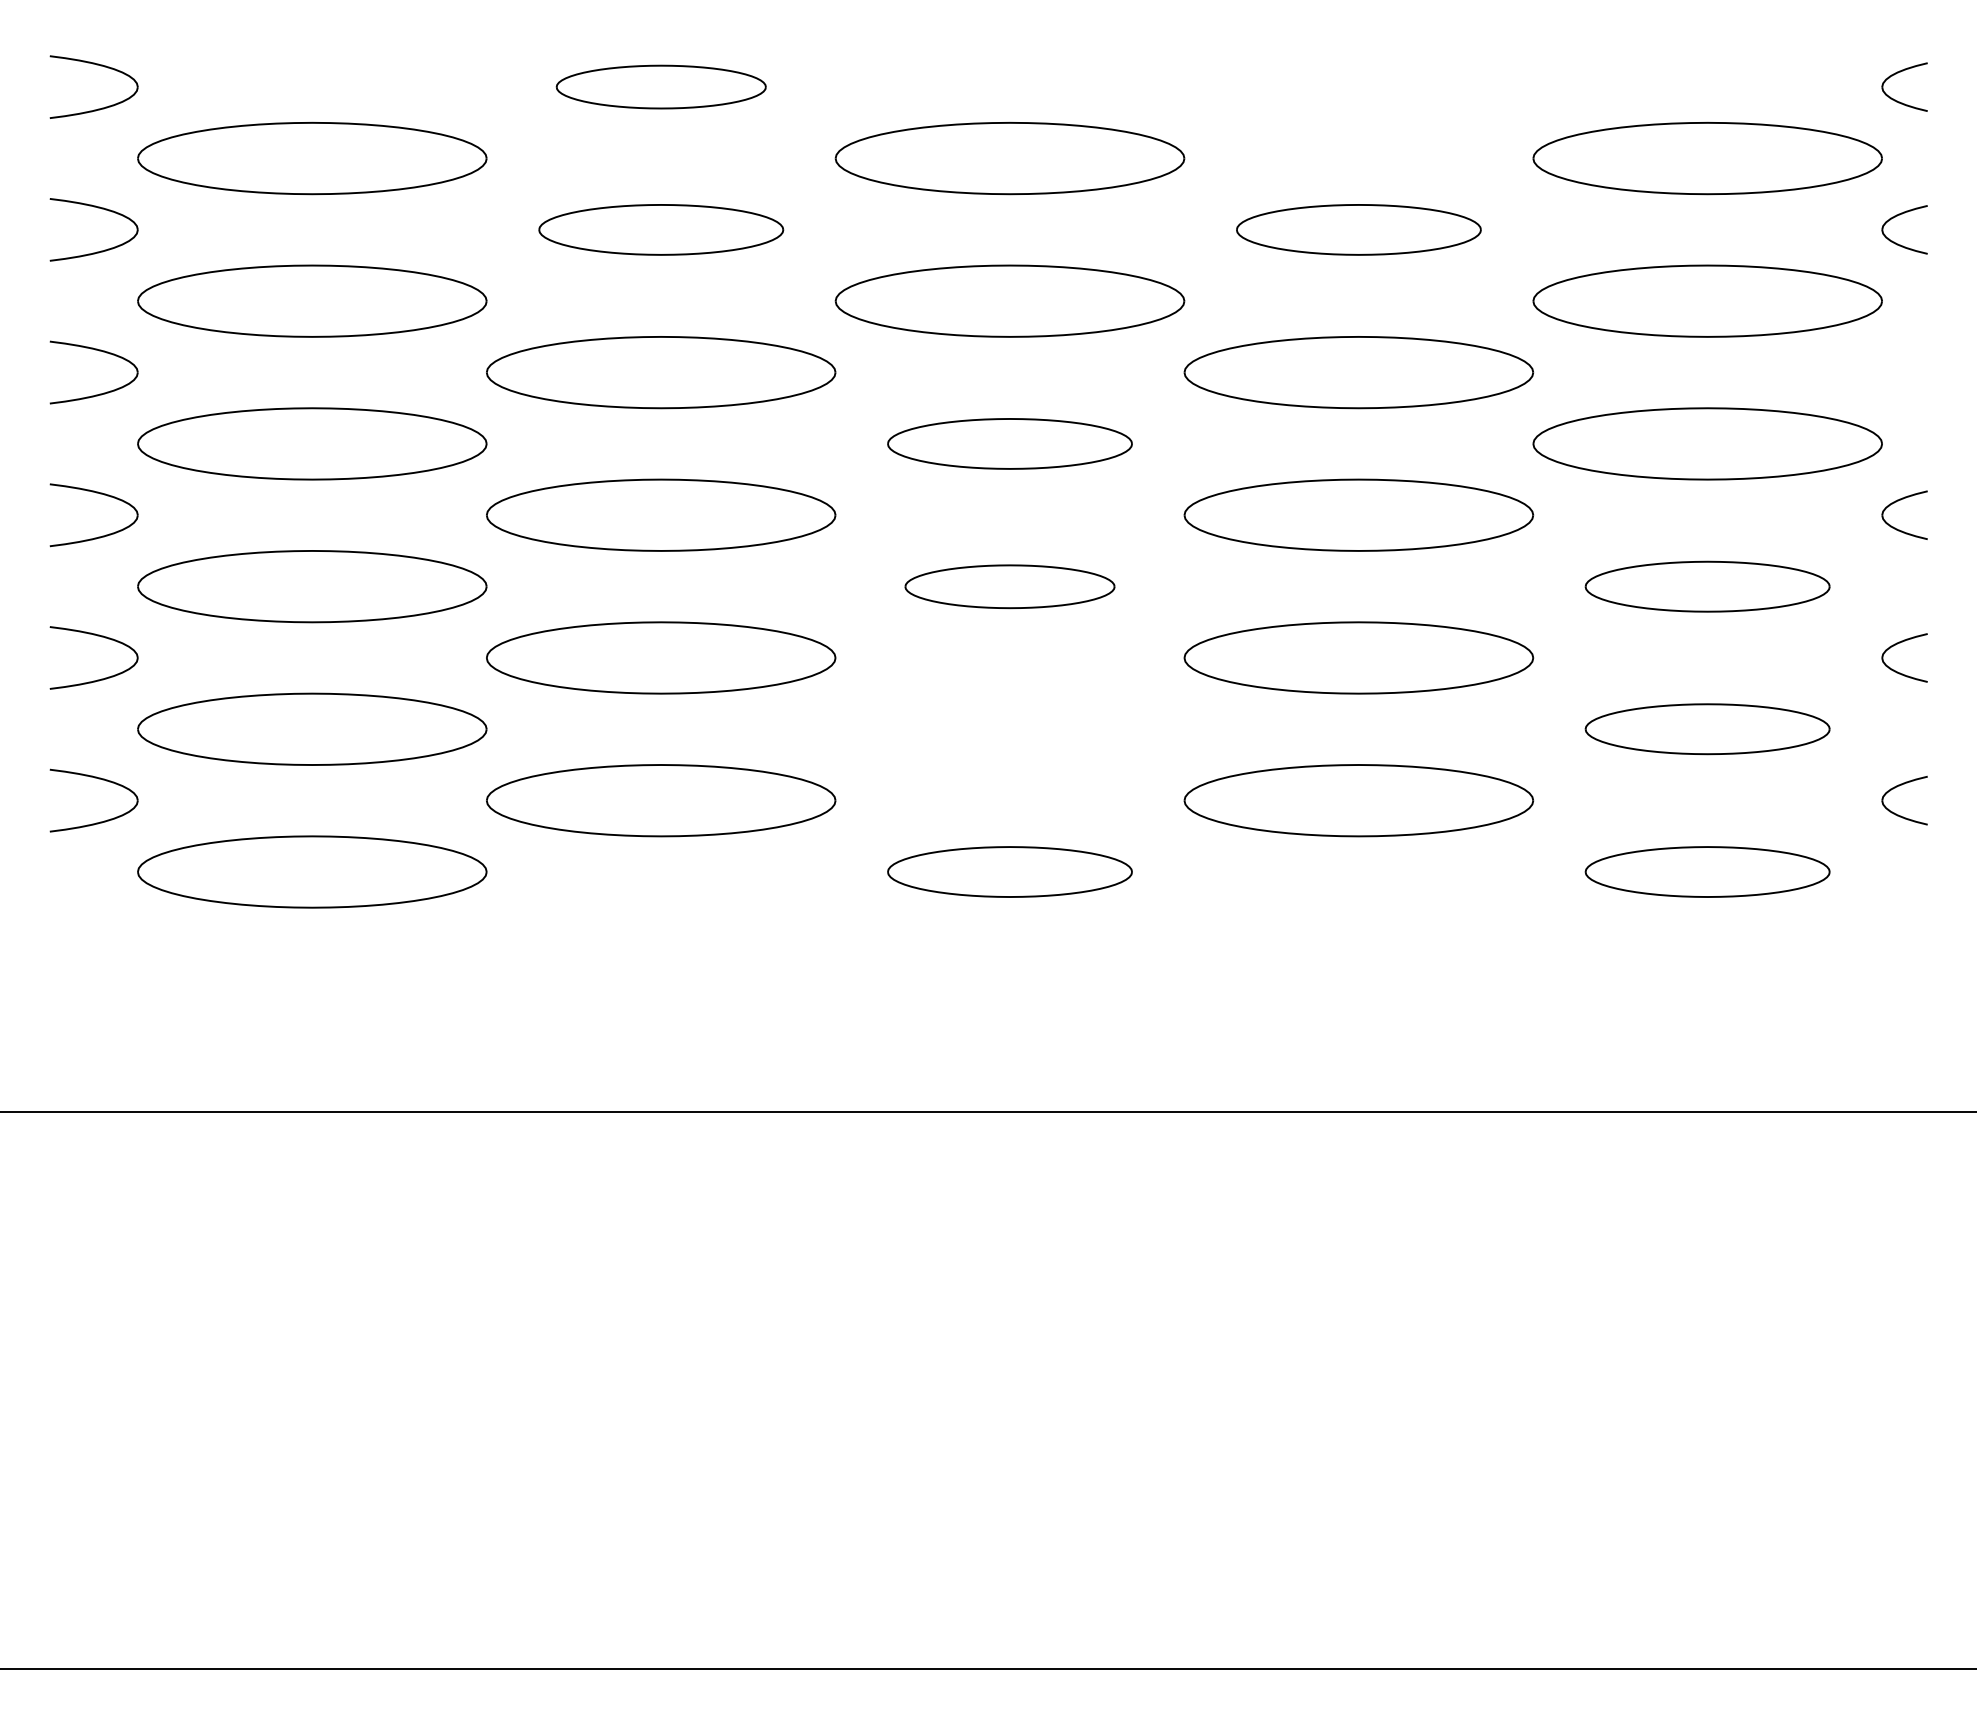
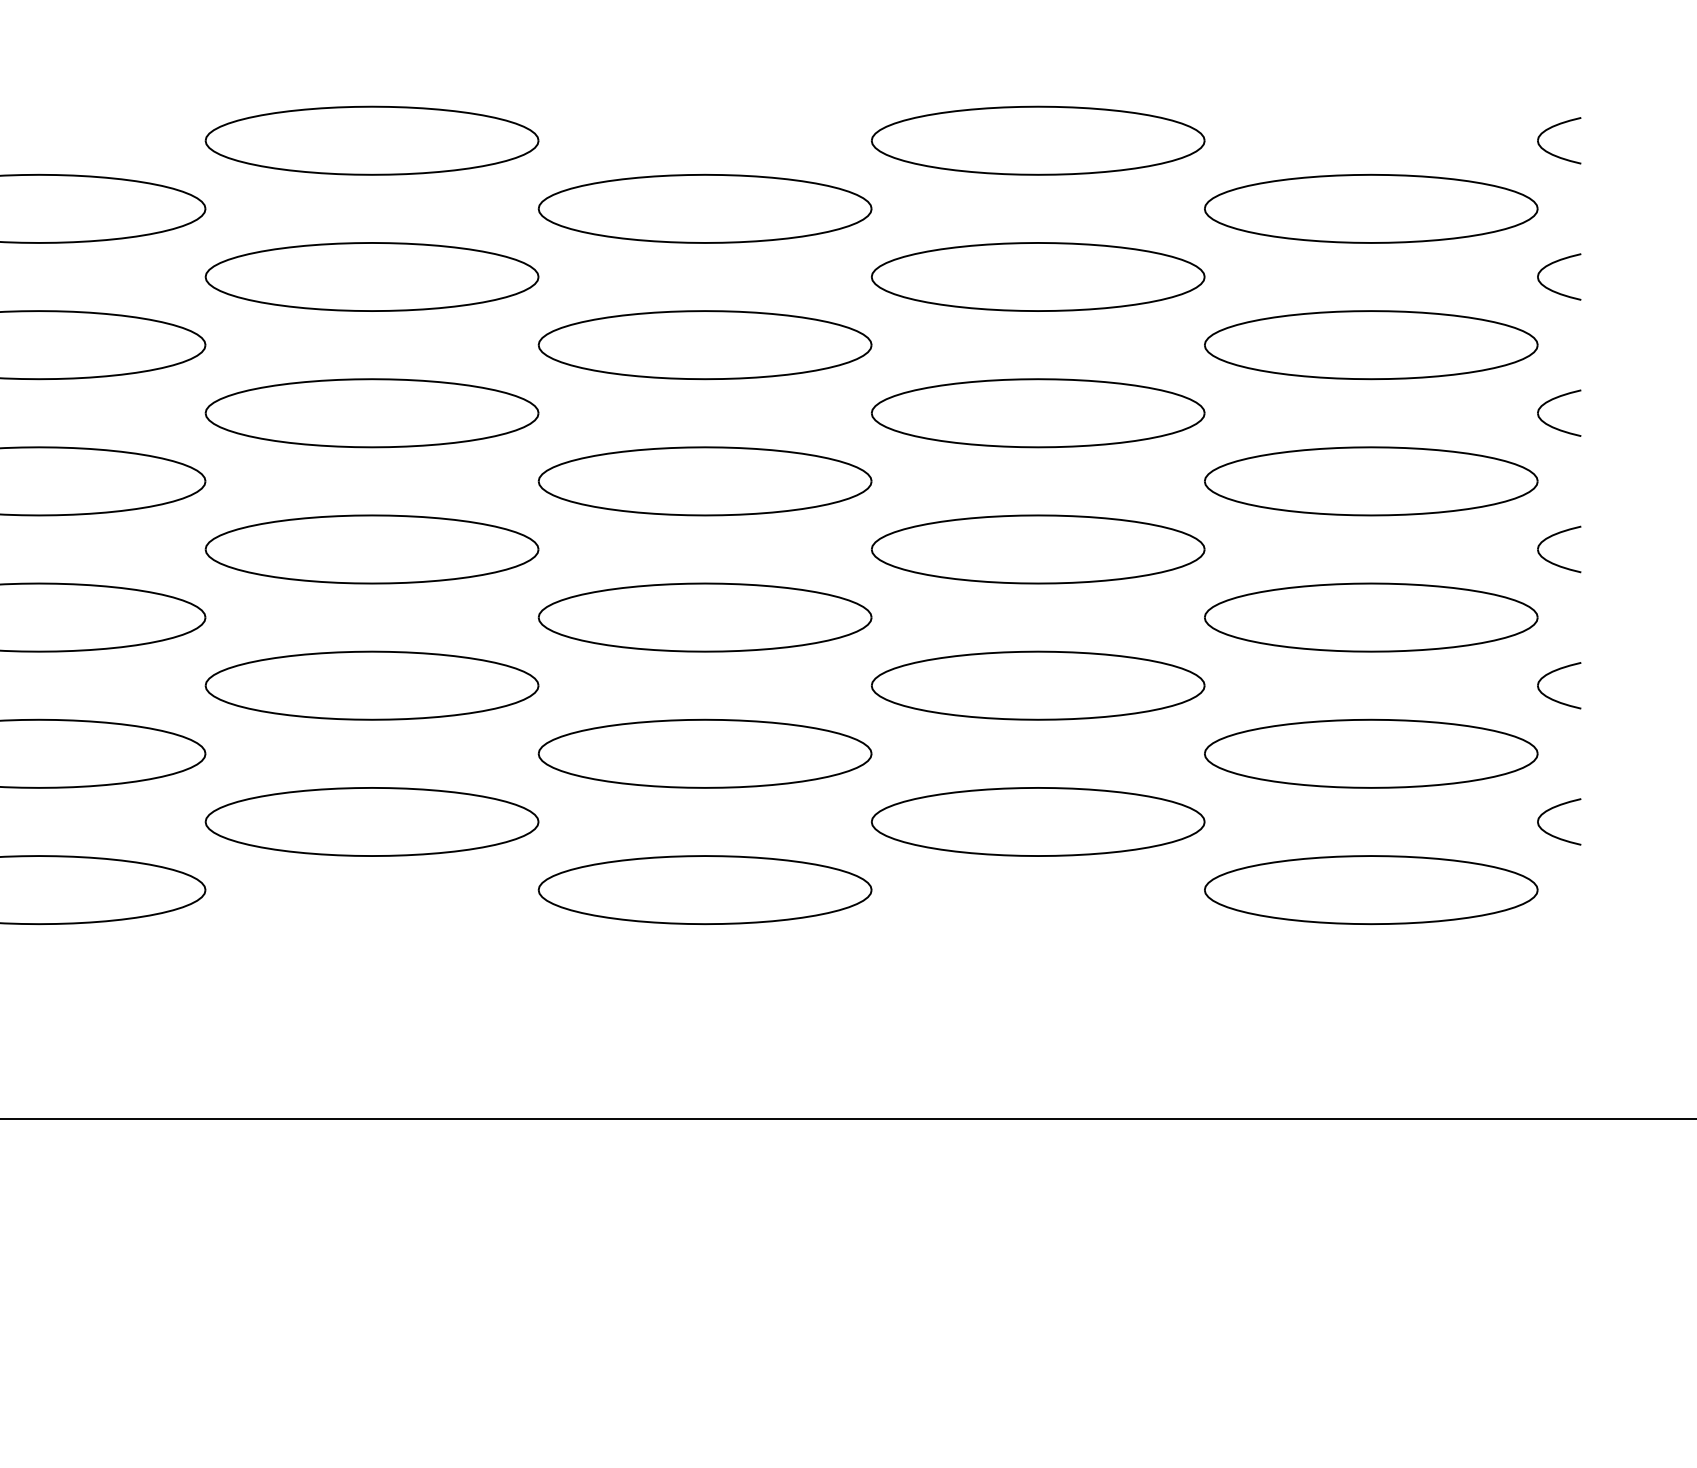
part: (661, 86) -> (372, 140), size x1.67
part: (1358, 86) -> (1037, 140), added
part: (661, 229) -> (372, 276), size x1.43
part: (1358, 229) -> (1037, 276), size x1.43
part: (1899, 358) -> (1554, 399), added
part: (1009, 443) -> (704, 480), size x1.43
part: (1009, 586) -> (704, 617), size x1.67
part: (1707, 586) -> (1371, 617), size x1.43
part: (1009, 728) -> (704, 753), added
part: (1707, 728) -> (1371, 753), size x1.43
part: (1009, 871) -> (704, 889), size x1.43
part: (1707, 871) -> (1371, 889), size x1.43

